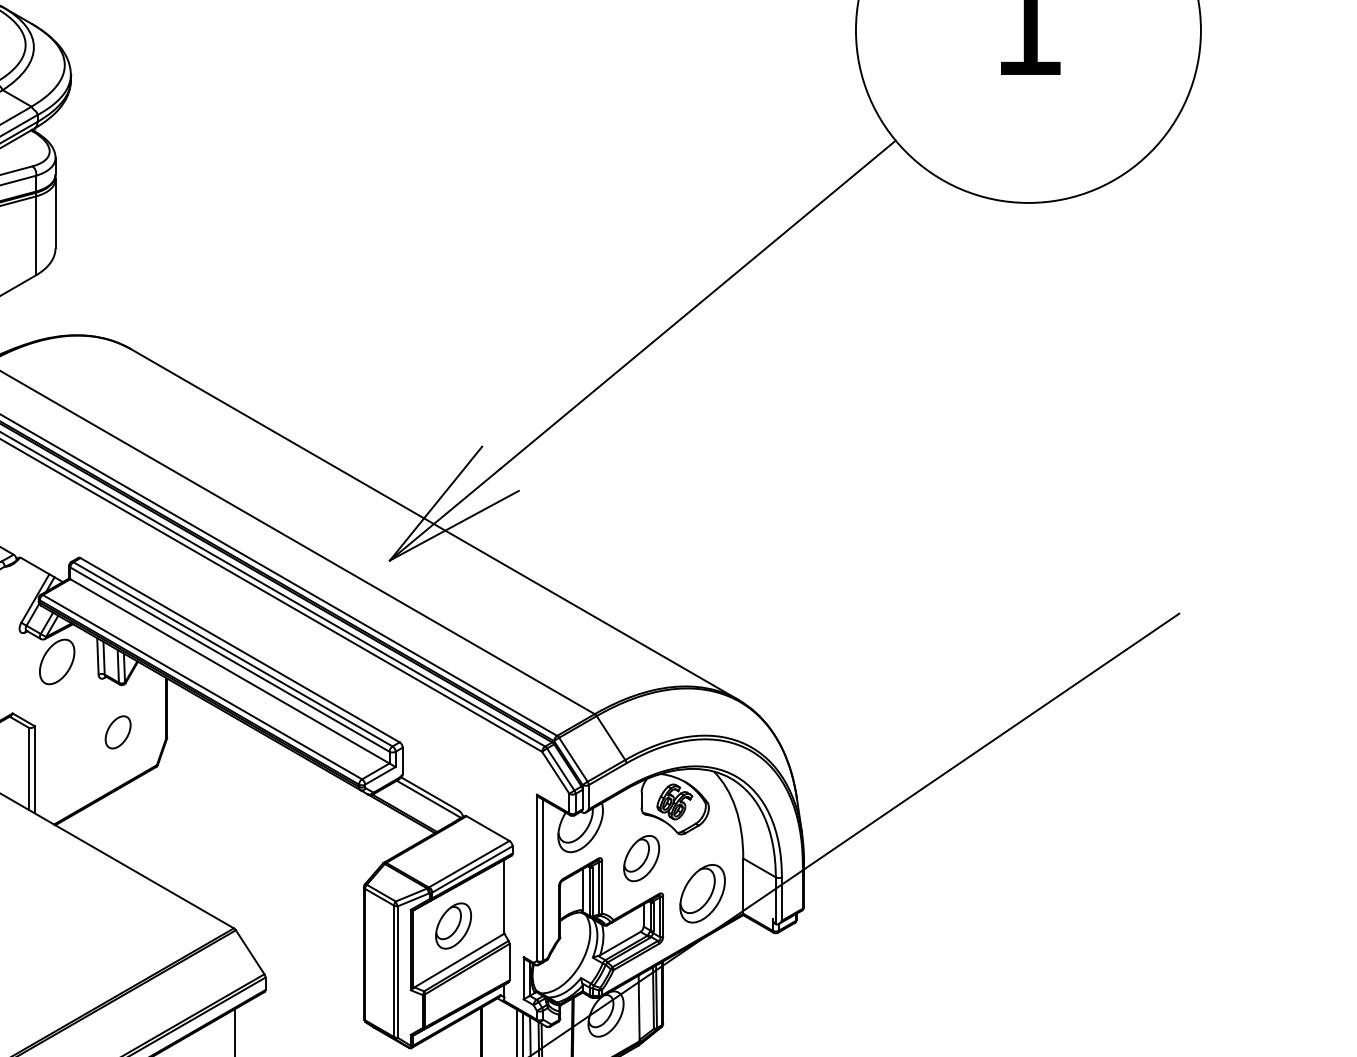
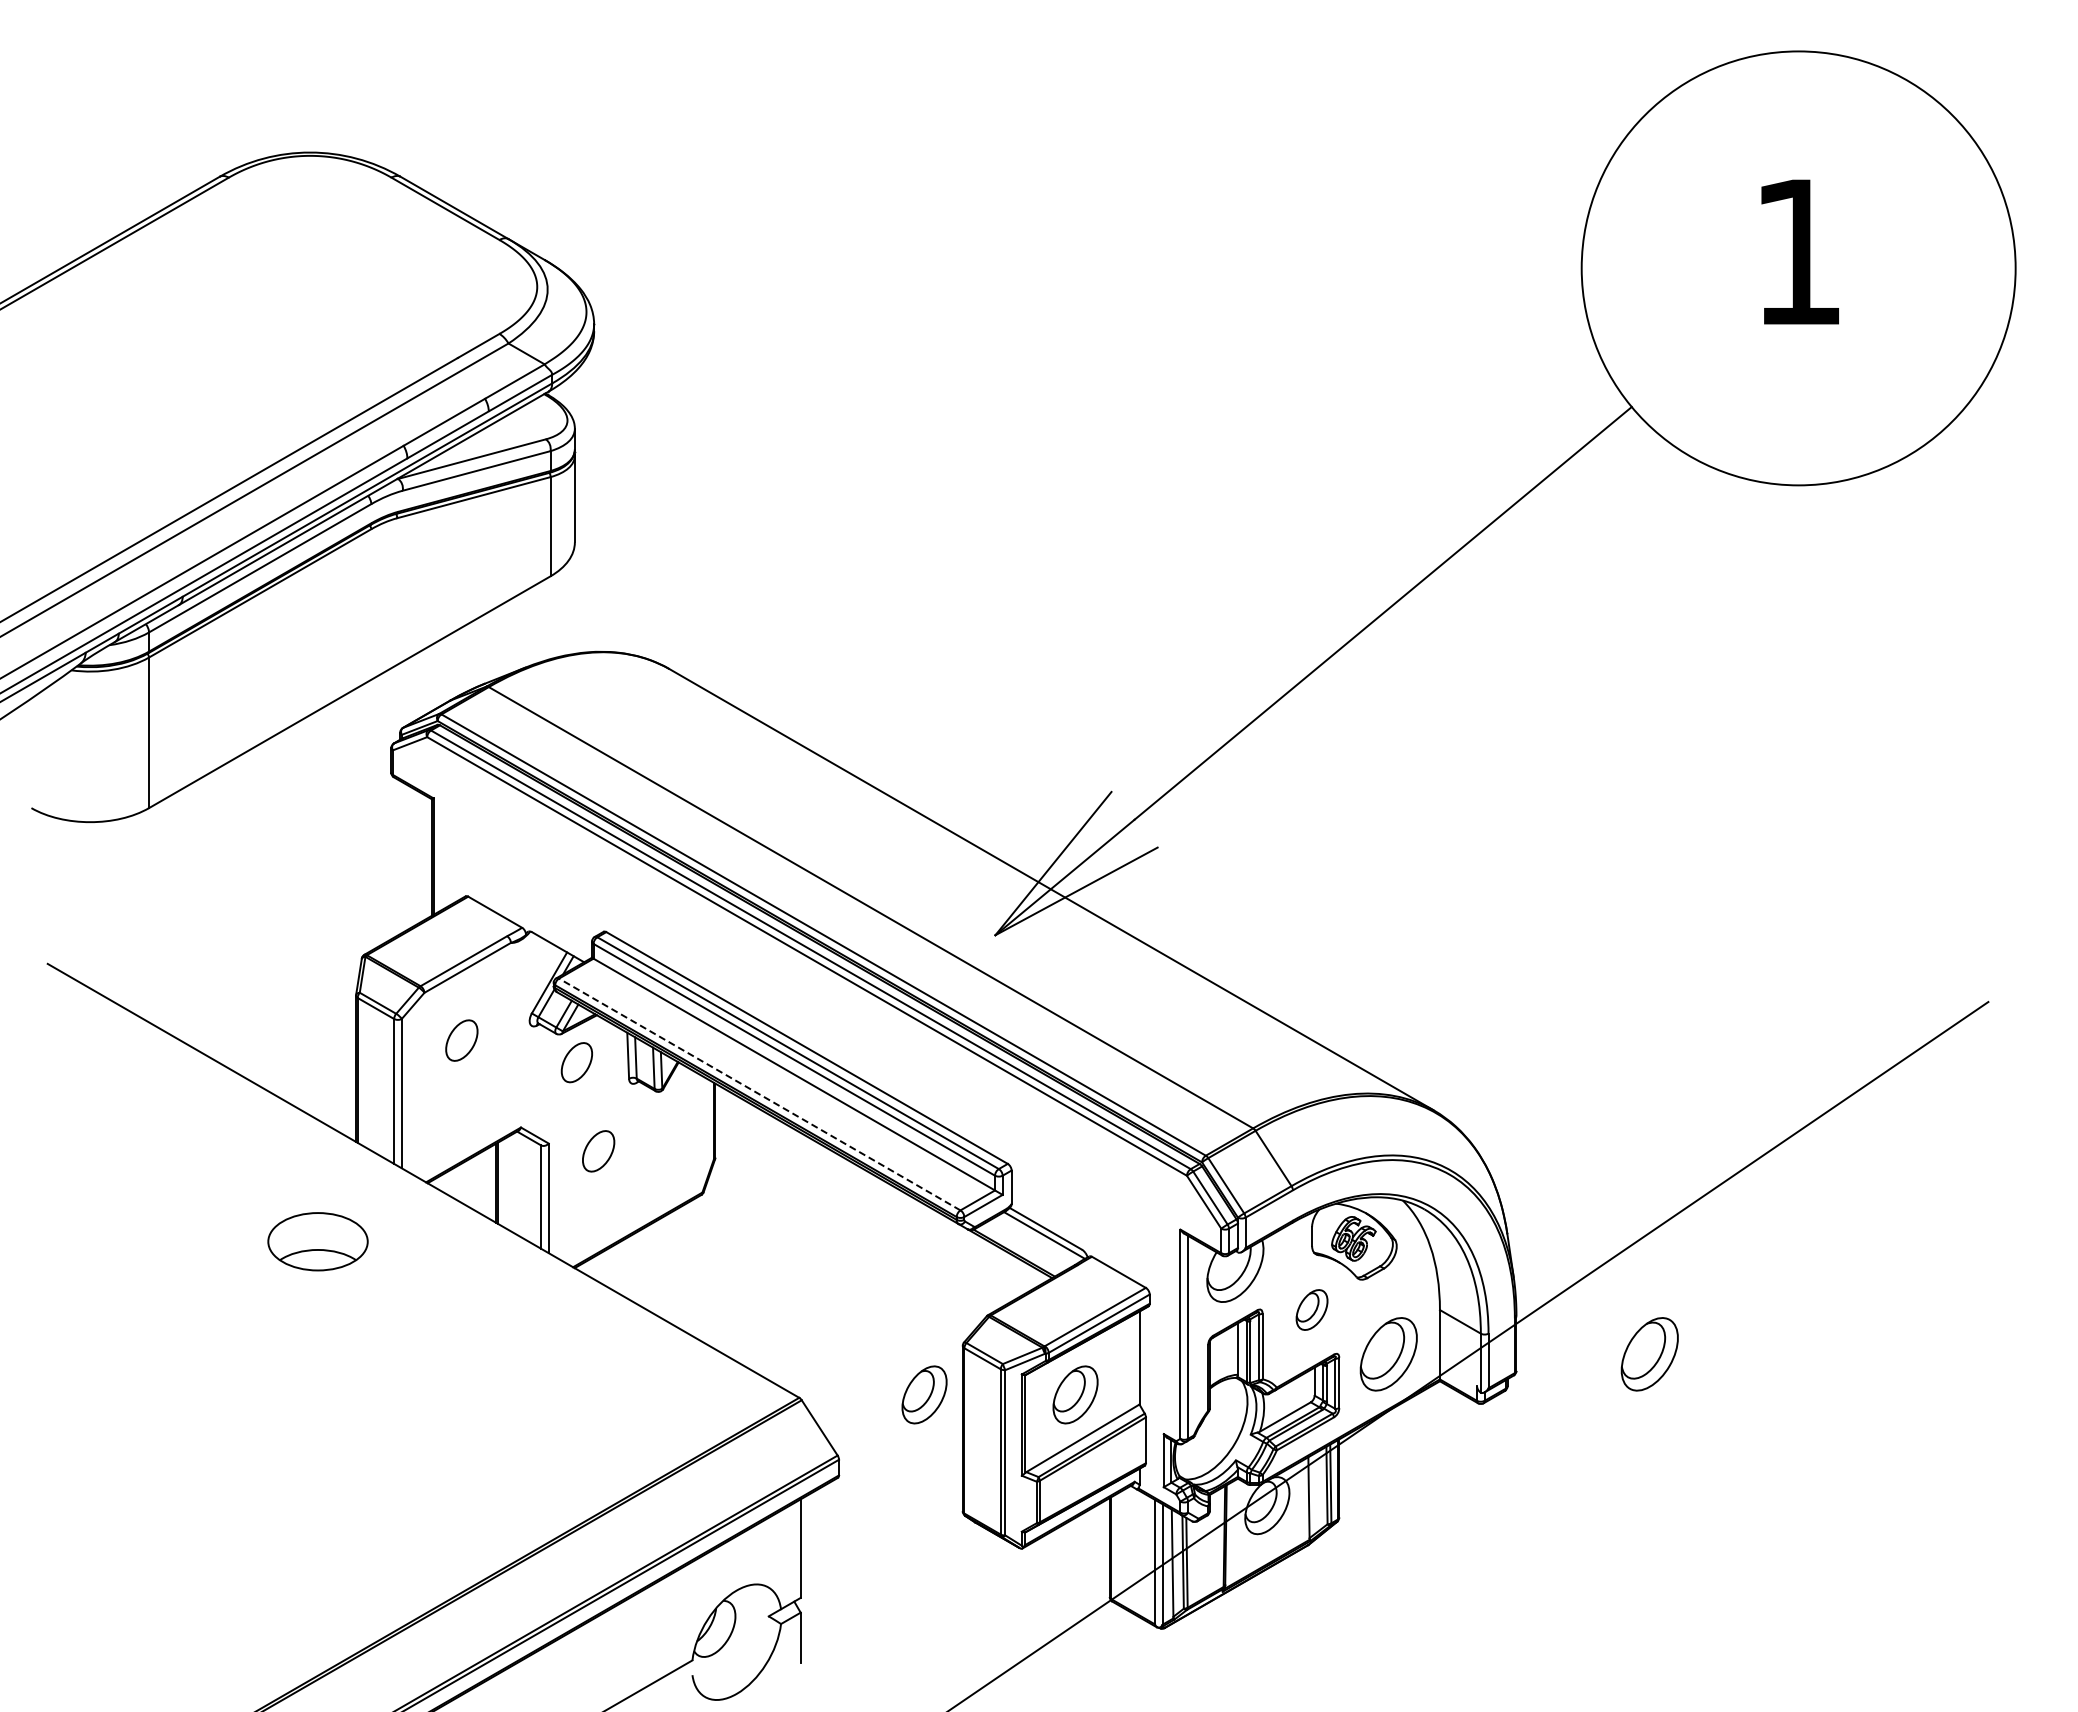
part: (56, 661) -> (576, 1062), size x0.7
line: (202, 687) -> (759, 1094), solid -> dashed
part: (118, 732) -> (598, 1151), moved
part: (641, 858) -> (1311, 1309), size x0.7
part: (909, 893) -> (1649, 1354), added
part: (333, 925) -> (924, 1394), added

